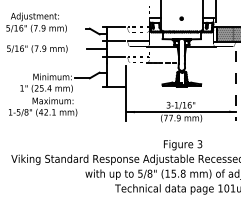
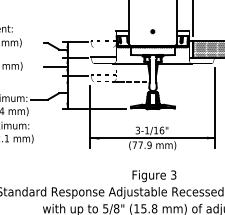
line: (142, 86) -> (108, 109), added
line: (236, 86) -> (215, 109), dashed -> solid

